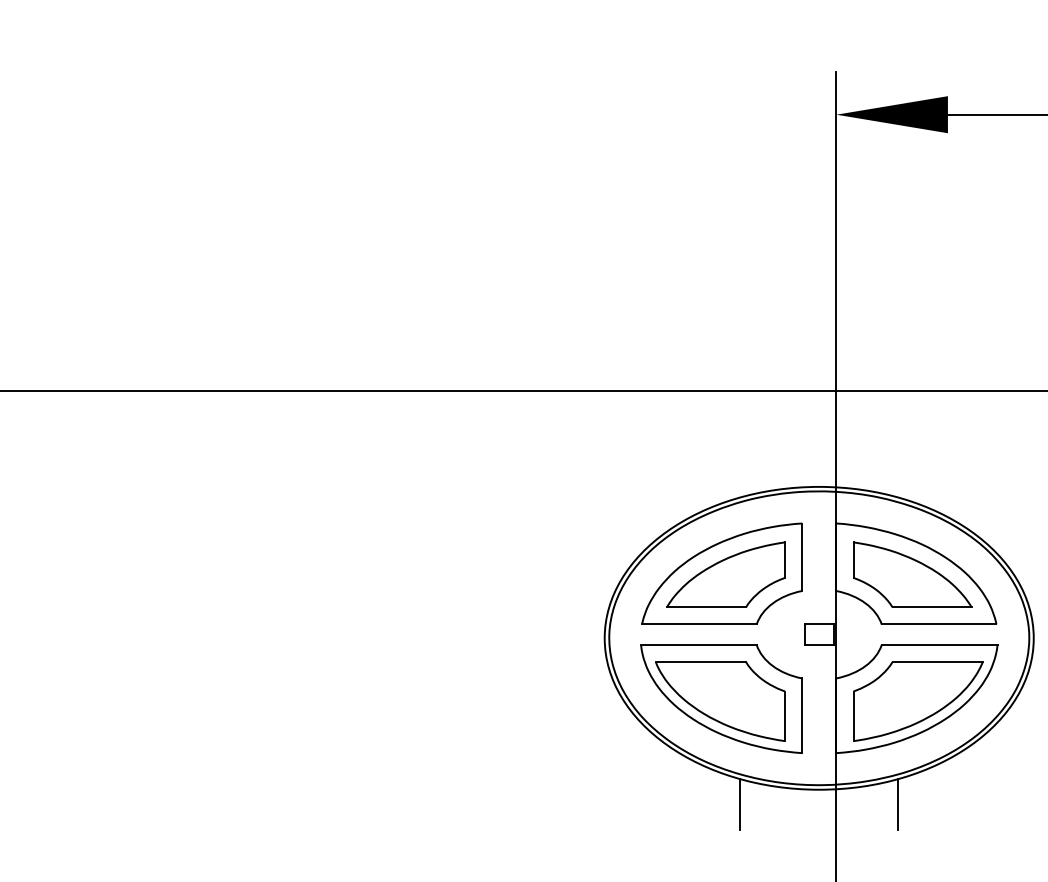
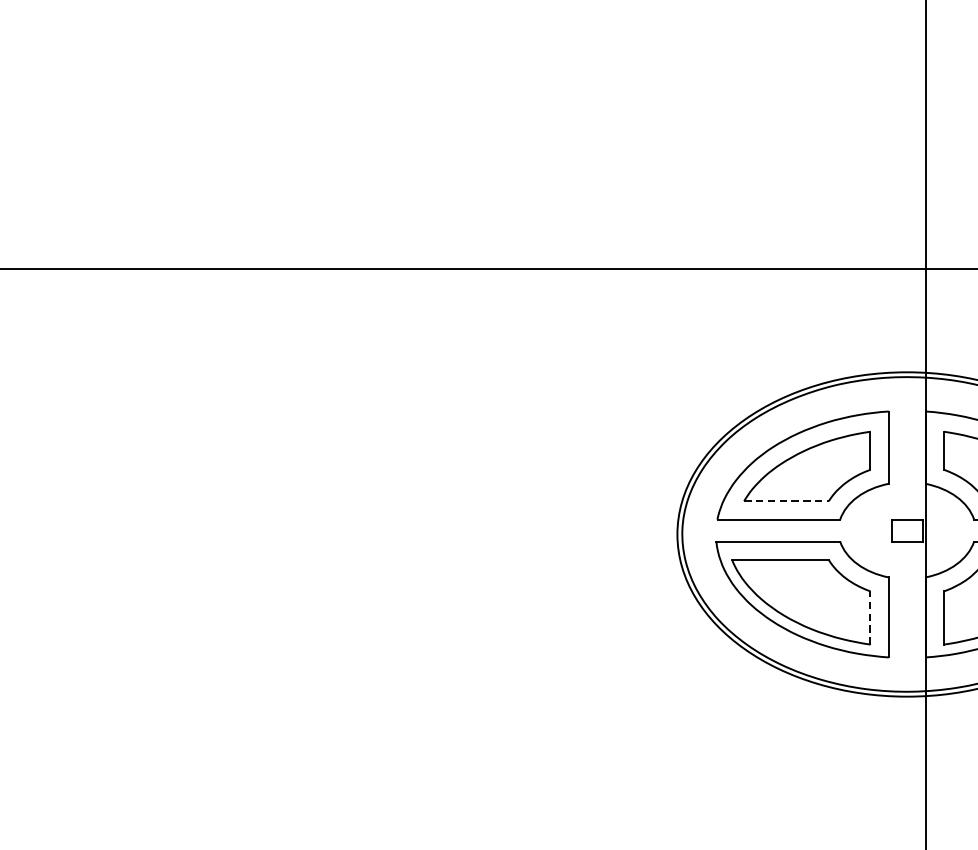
line: (706, 607) -> (786, 501), solid -> dashed
line: (784, 716) -> (869, 618), solid -> dashed
line: (740, 804) -> (822, 712), removed

